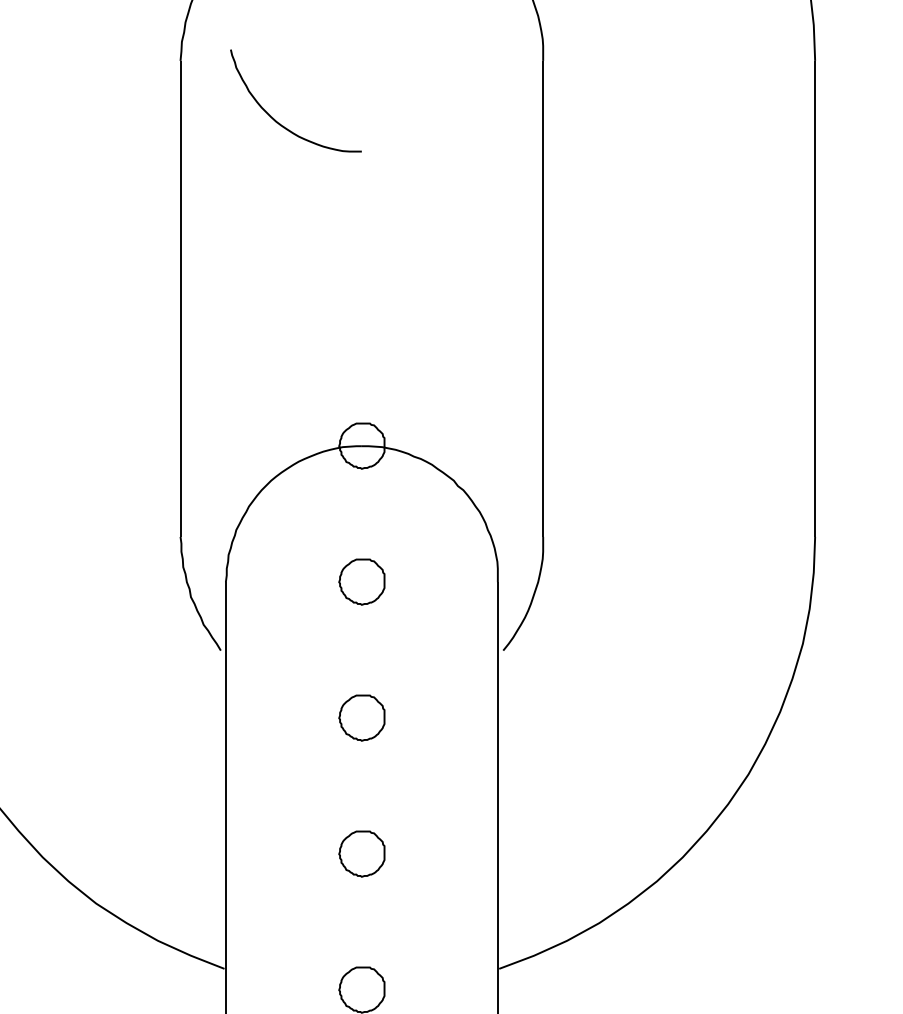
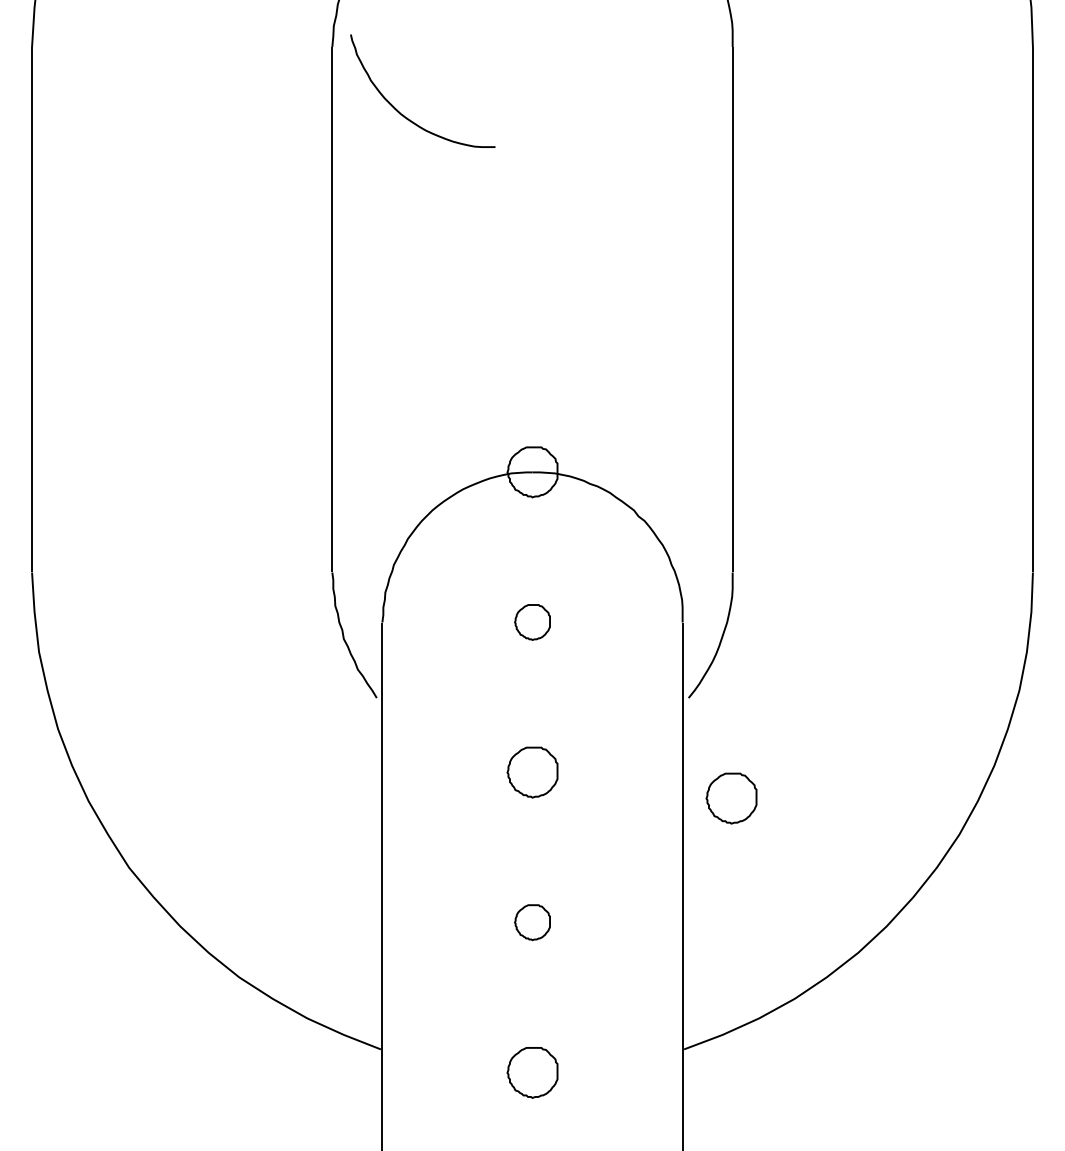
curve: (278, 122) -> (403, 114), moved
part: (361, 582) -> (532, 622), size x0.7
part: (542, 741) -> (731, 798), added
part: (361, 853) -> (532, 922), size x0.7

